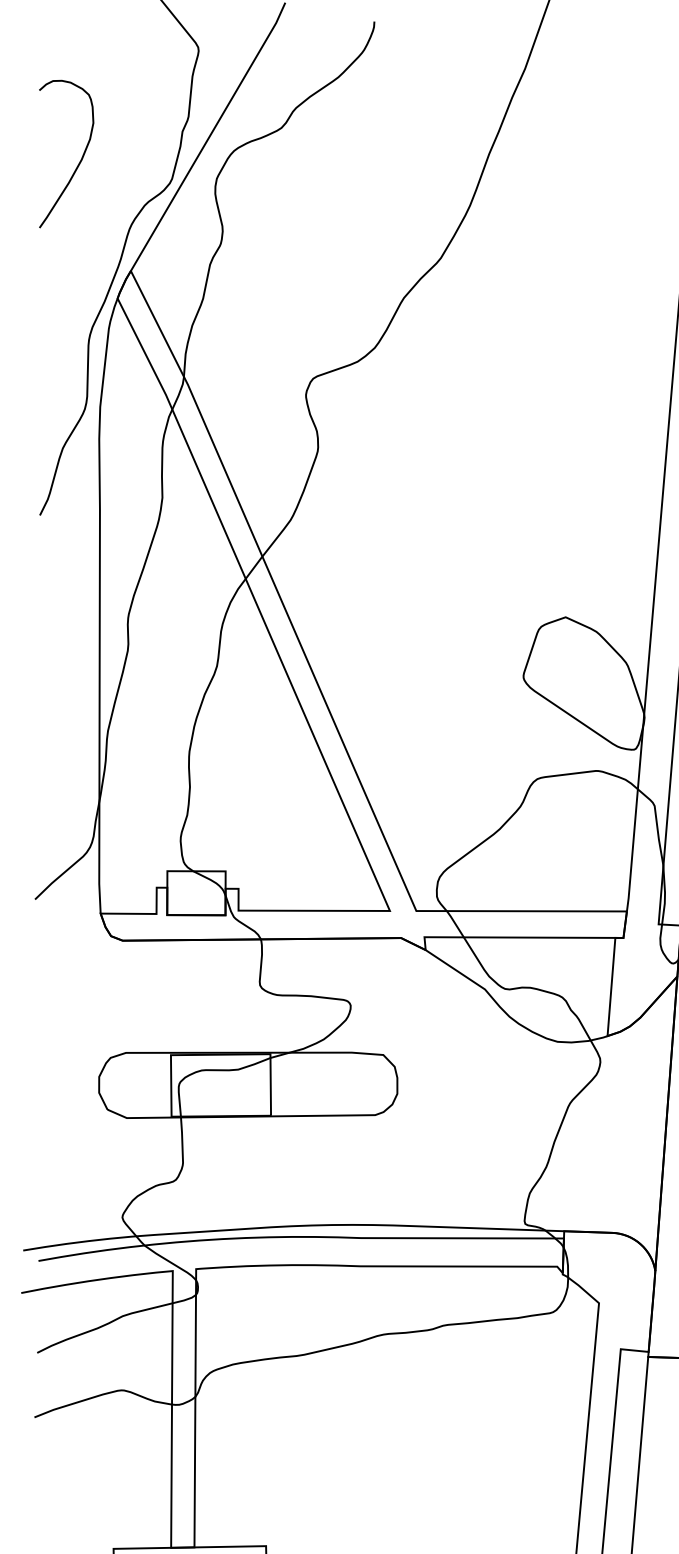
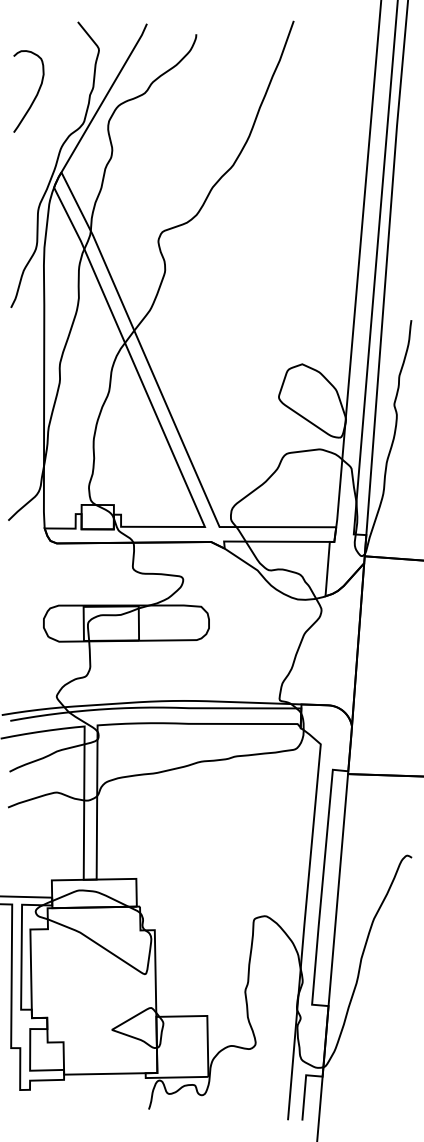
curve: (78, 161) -> (35, 95), moved

